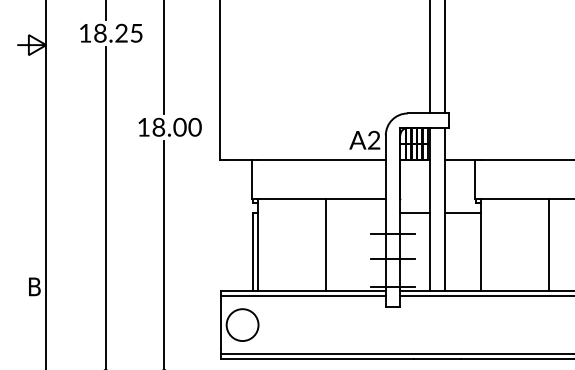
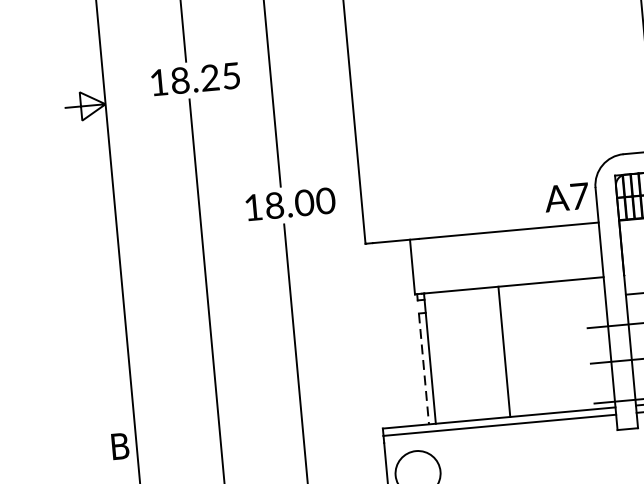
text: (374, 139) -> (580, 195), A2 -> A7
line: (326, 244) -> (504, 351), moved
line: (253, 252) -> (424, 369), solid -> dashed

